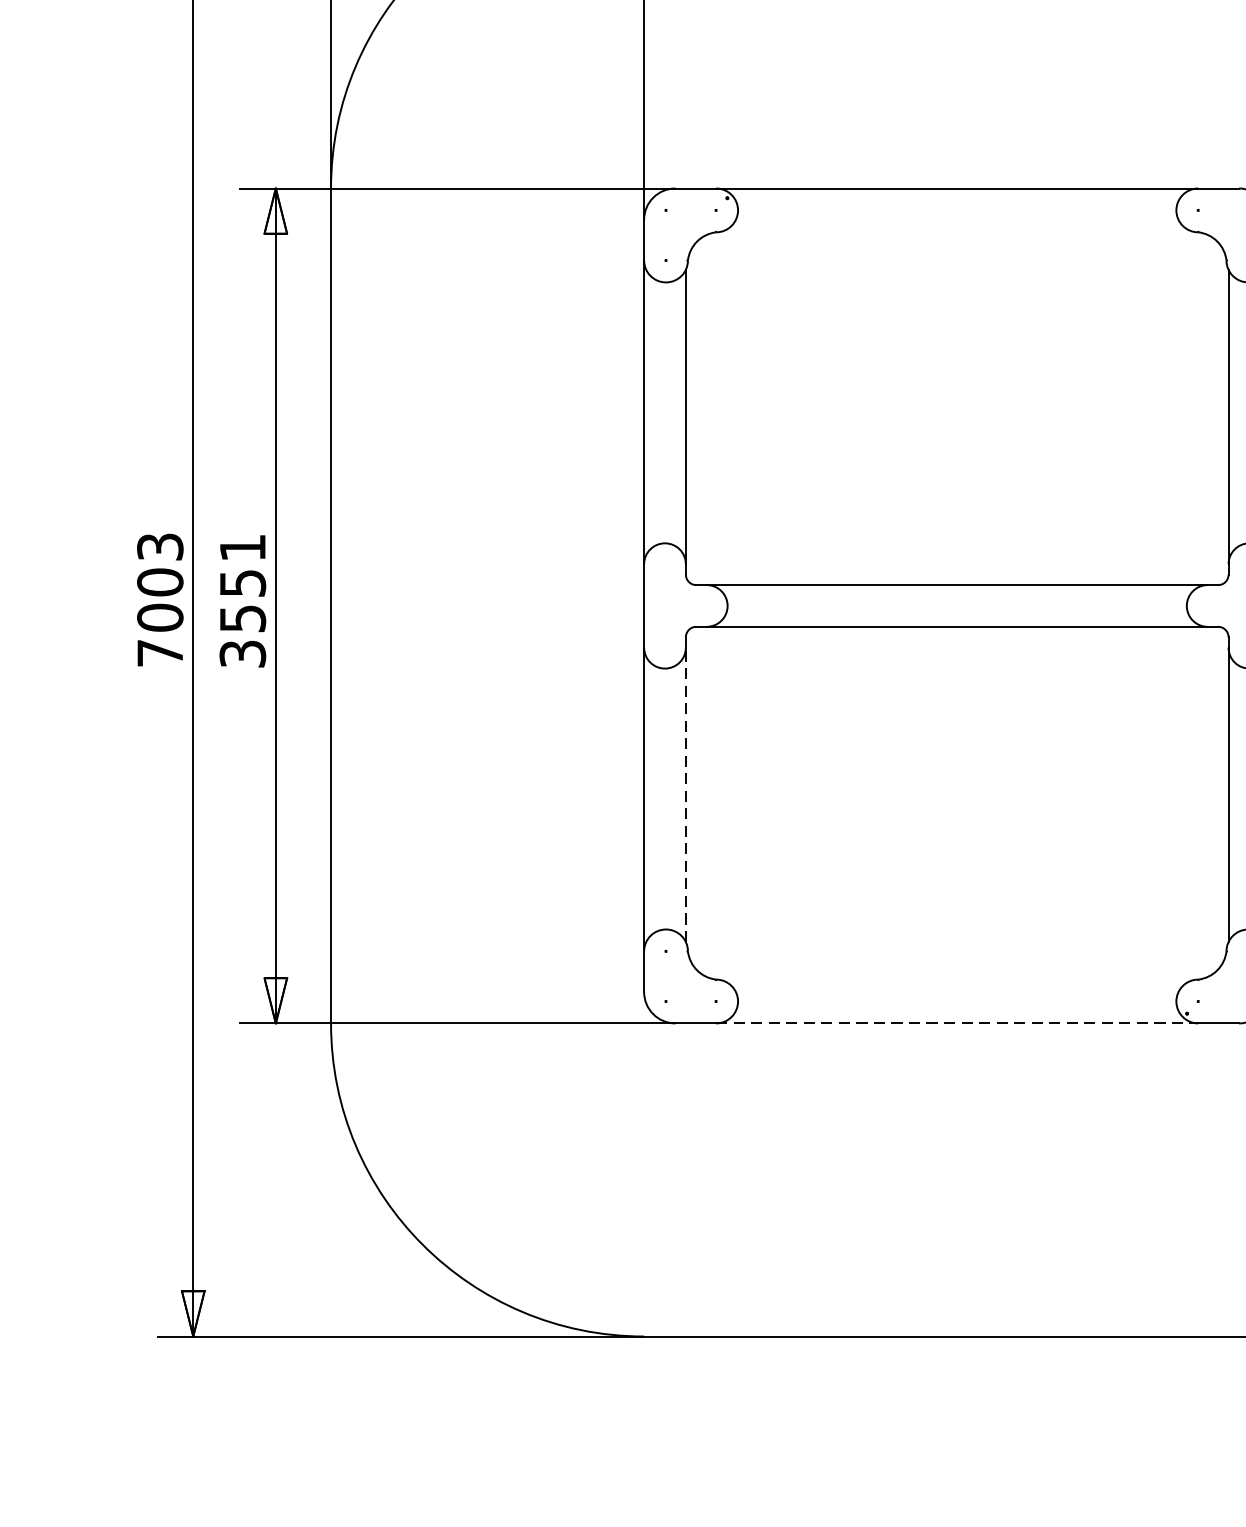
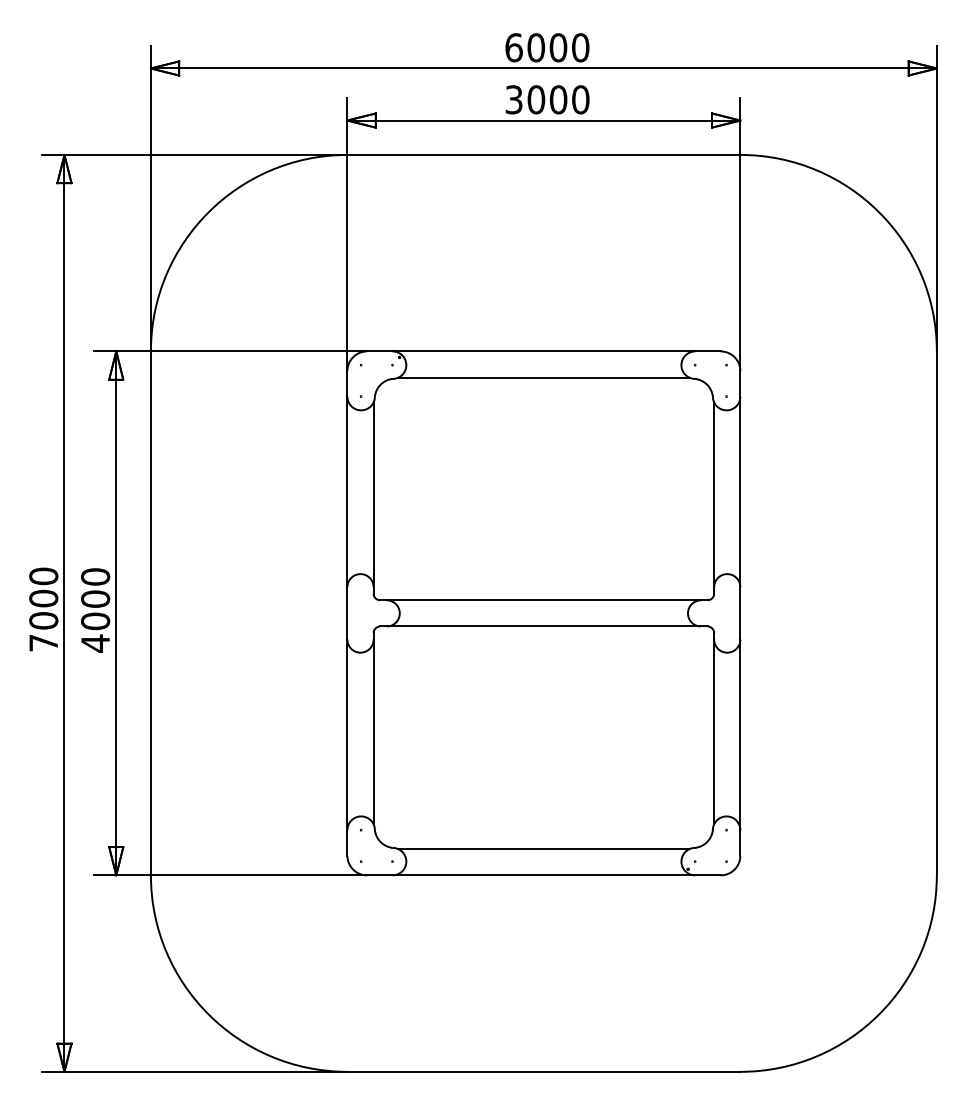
line: (956, 230) -> (543, 377), added
text: (159, 547) -> (43, 576), 7003 -> 7000
text: (242, 601) -> (95, 610), 3551 -> 4000
line: (685, 794) -> (373, 731), dashed -> solid
line: (956, 982) -> (543, 849), added
line: (958, 1023) -> (544, 875), dashed -> solid

